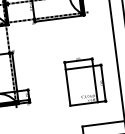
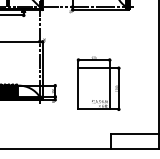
part: (85, 80) -> (98, 83), moved

